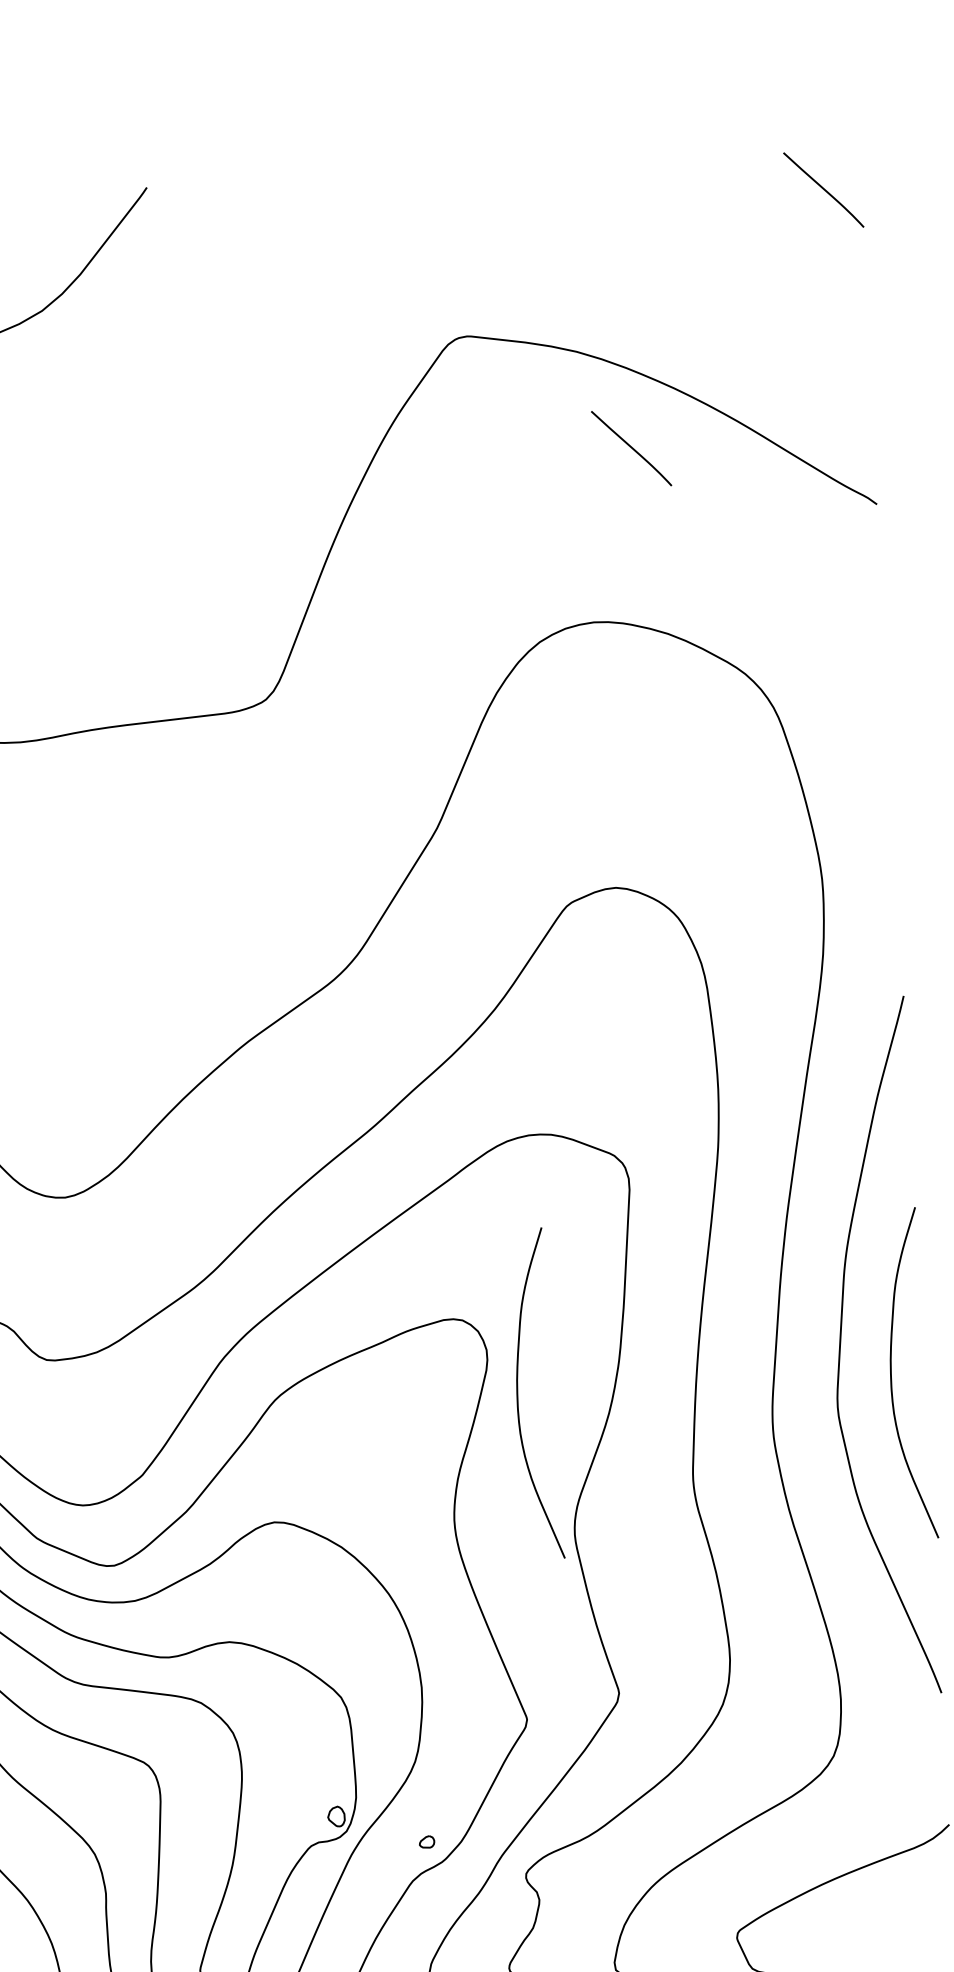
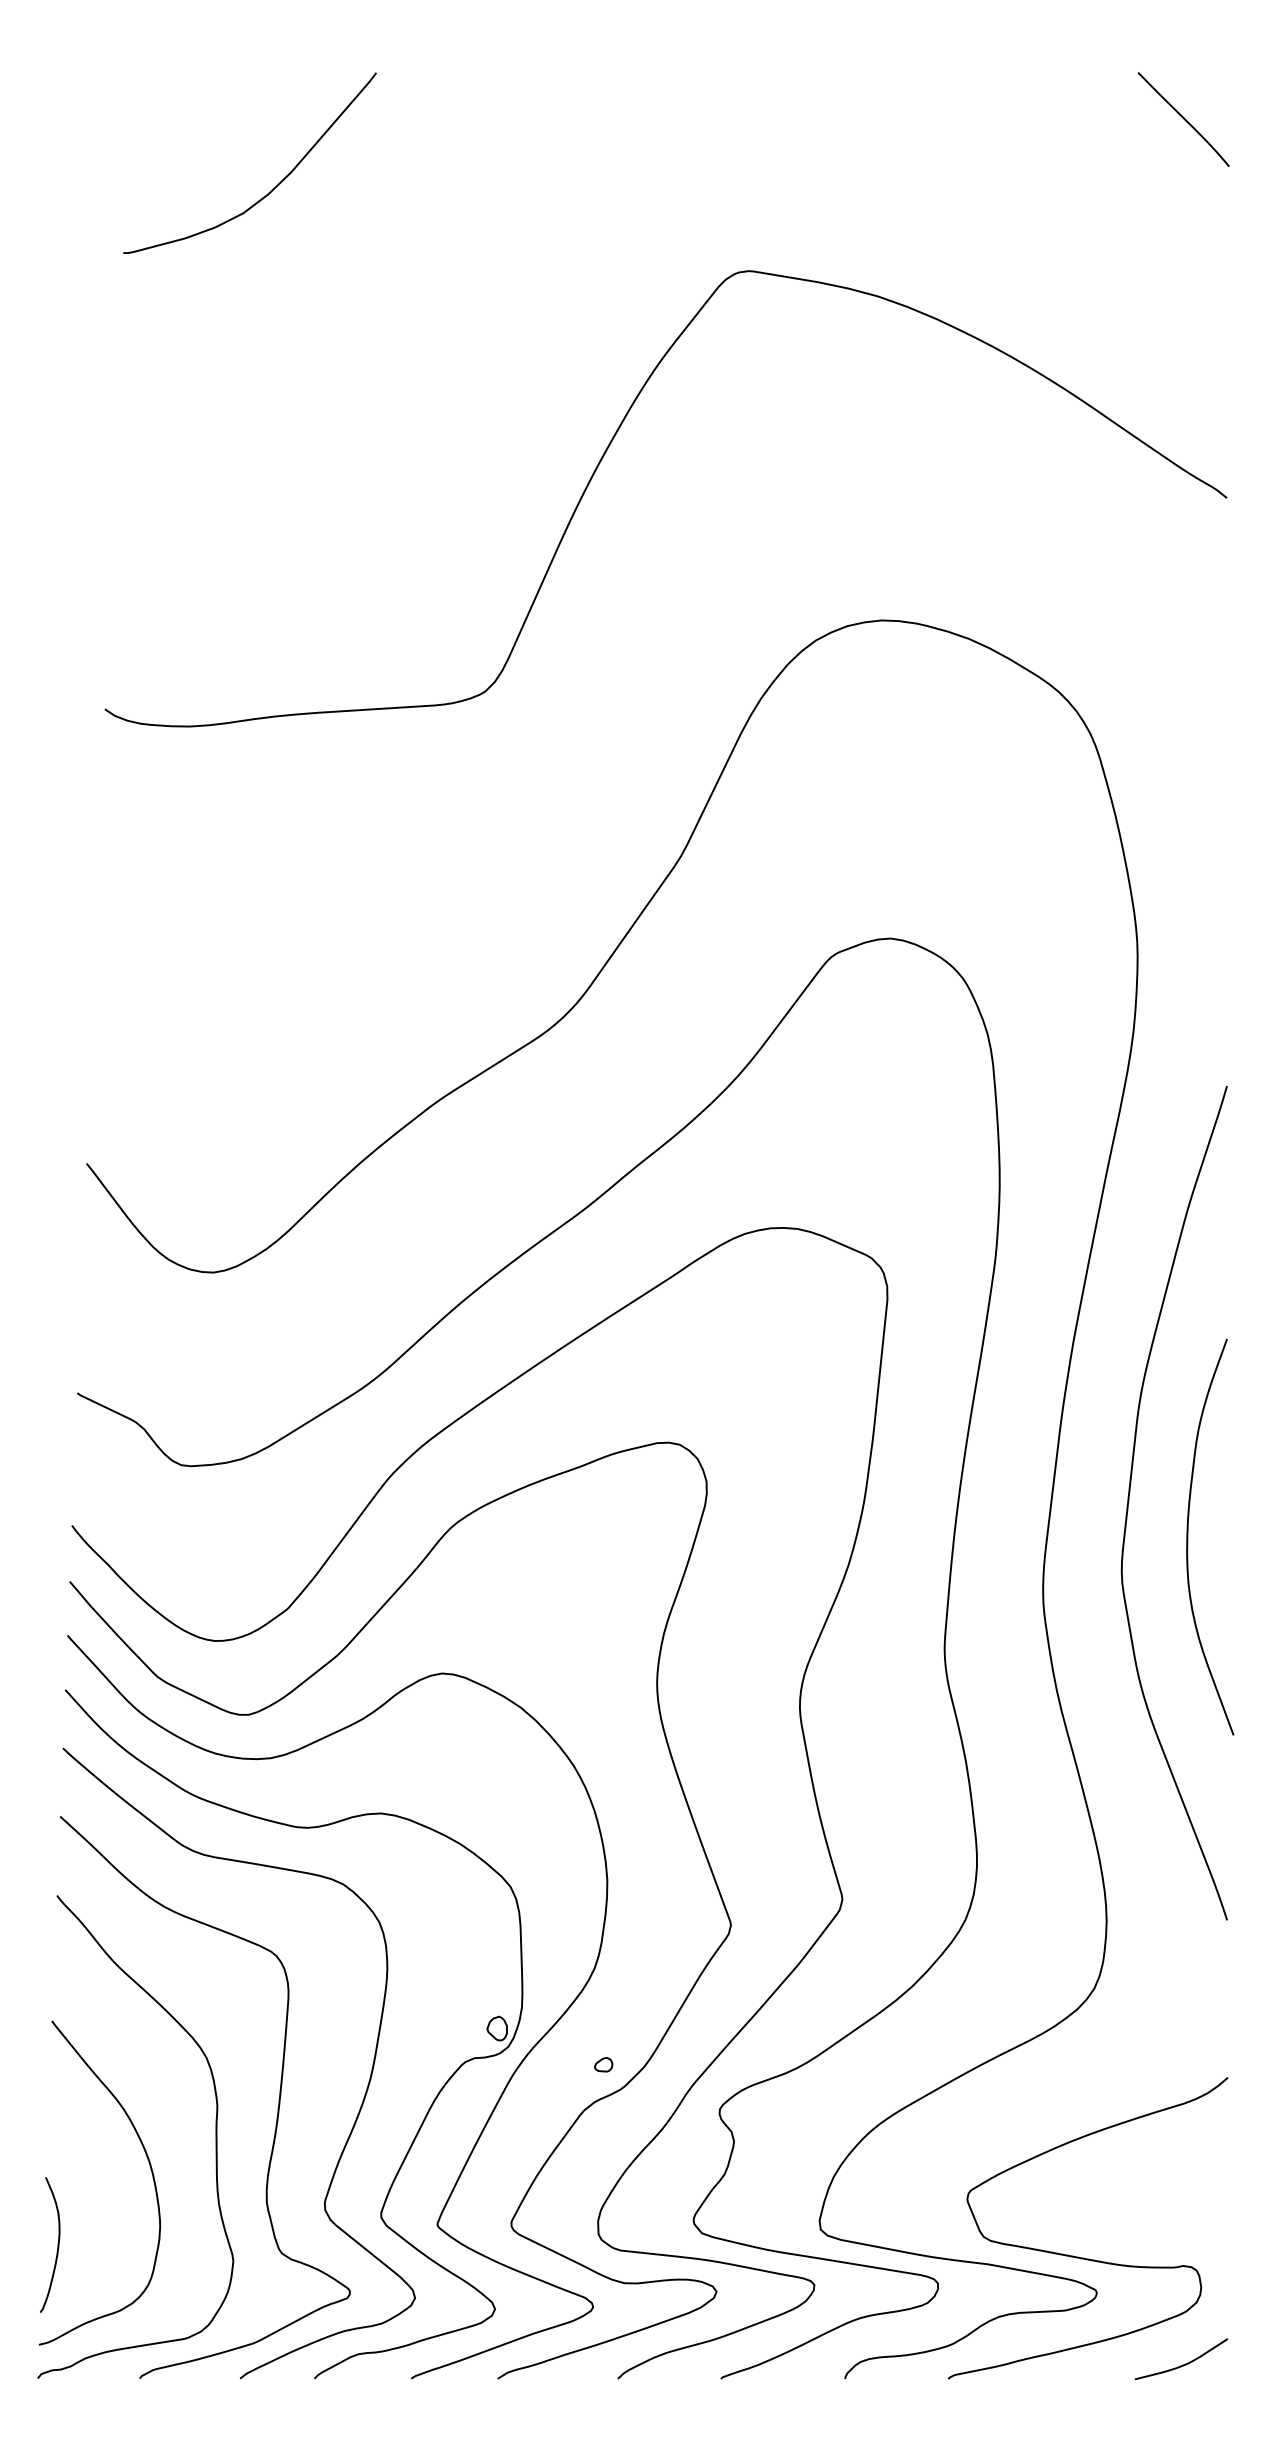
curve: (631, 448) -> (937, 415), removed
curve: (518, 1394) -> (741, 1536), removed

